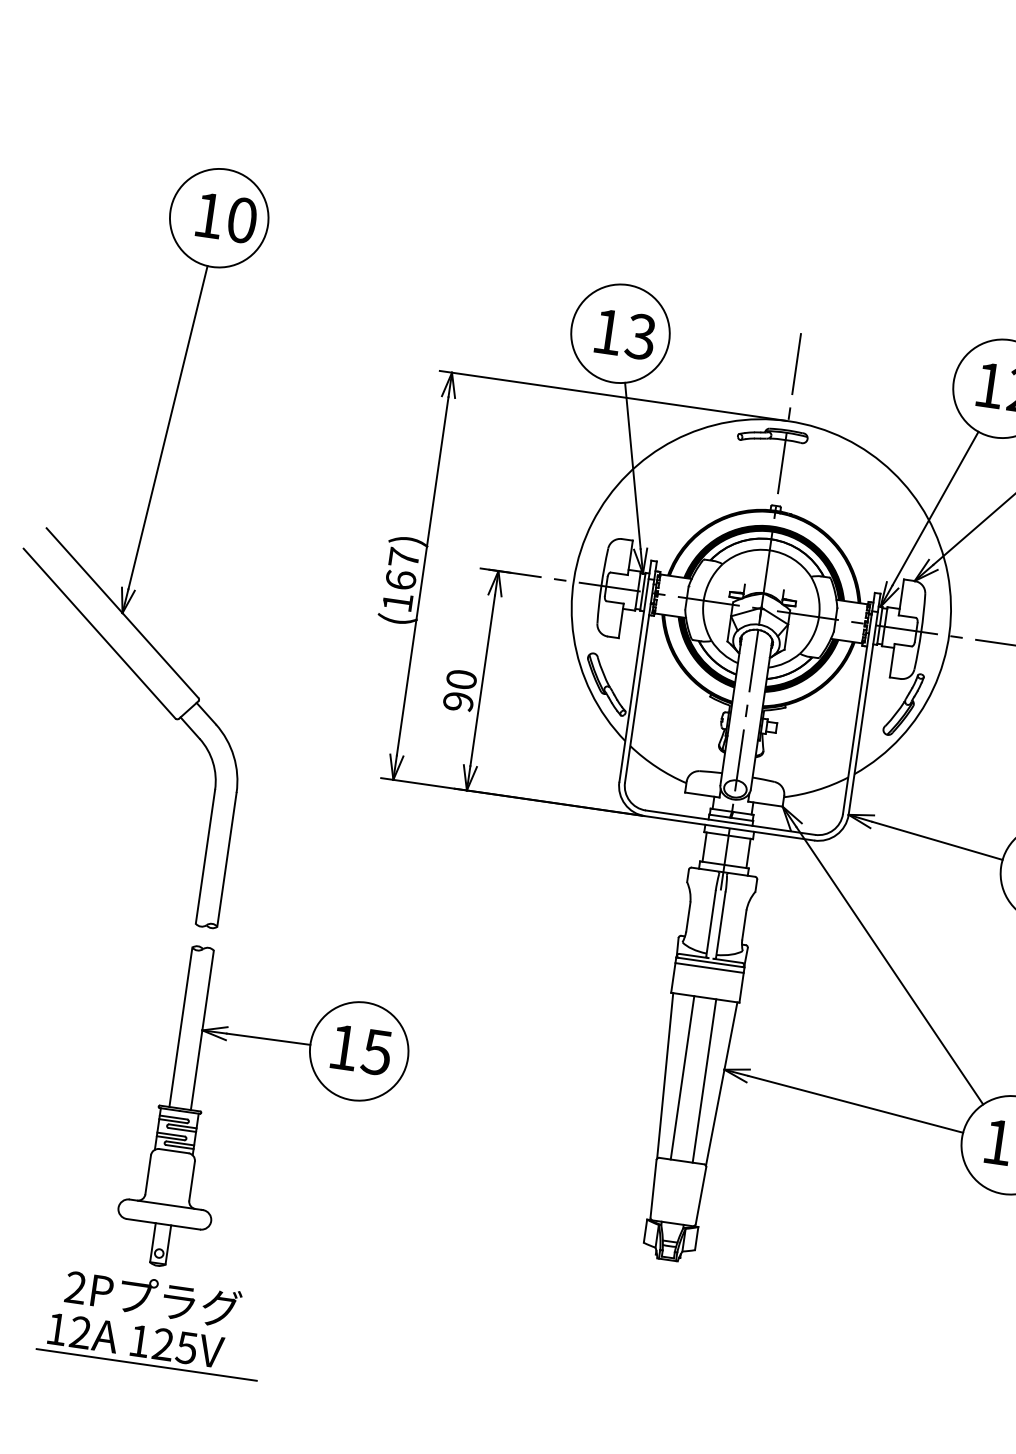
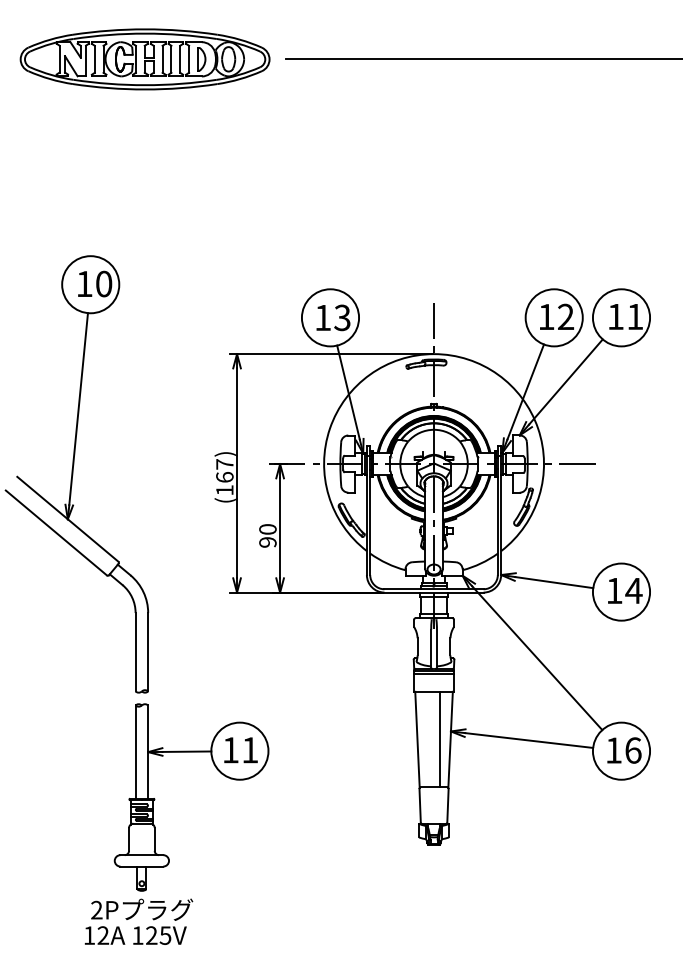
text: (375, 1052) -> (249, 750), 15 -> 11
line: (682, 1077) -> (427, 739), removed
line: (146, 1364) -> (143, 948), removed

